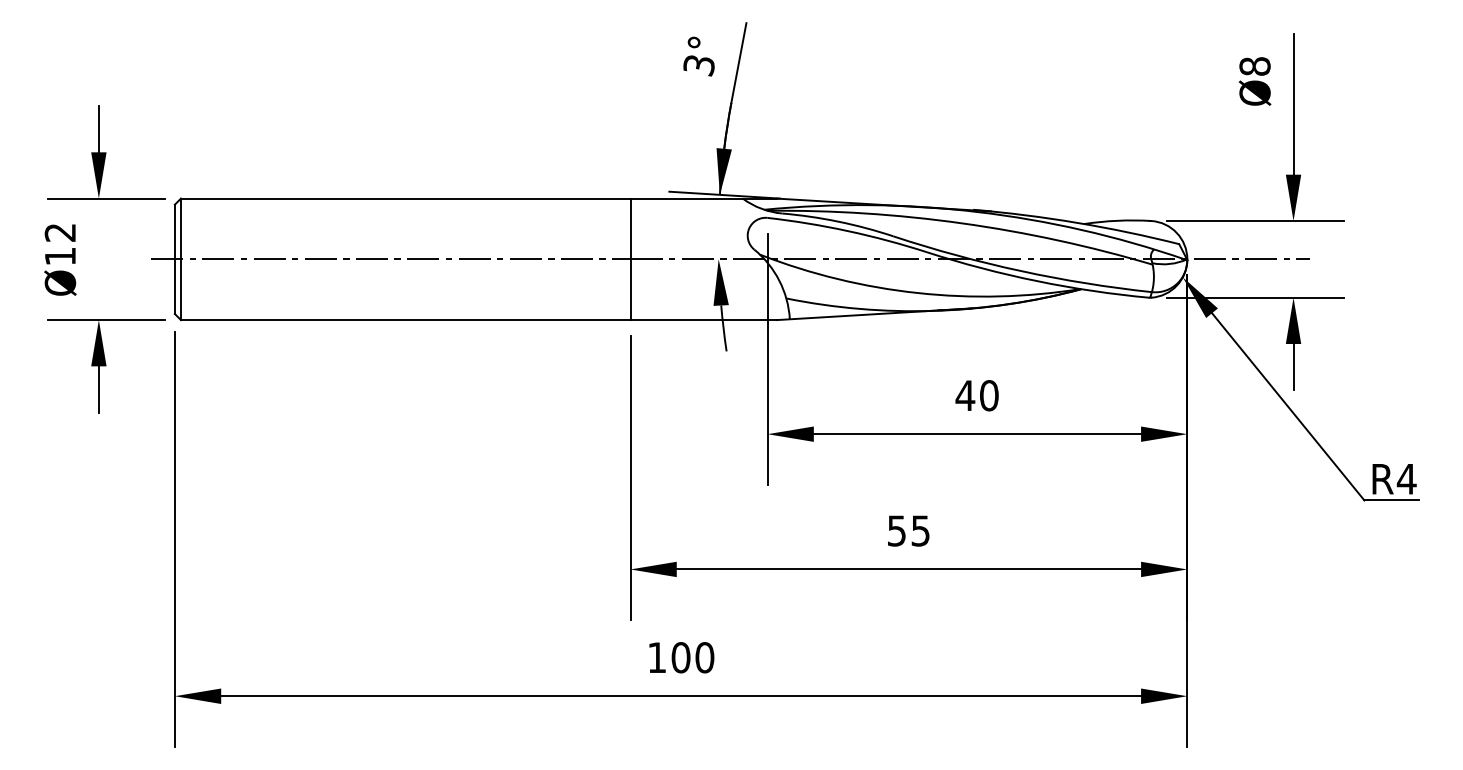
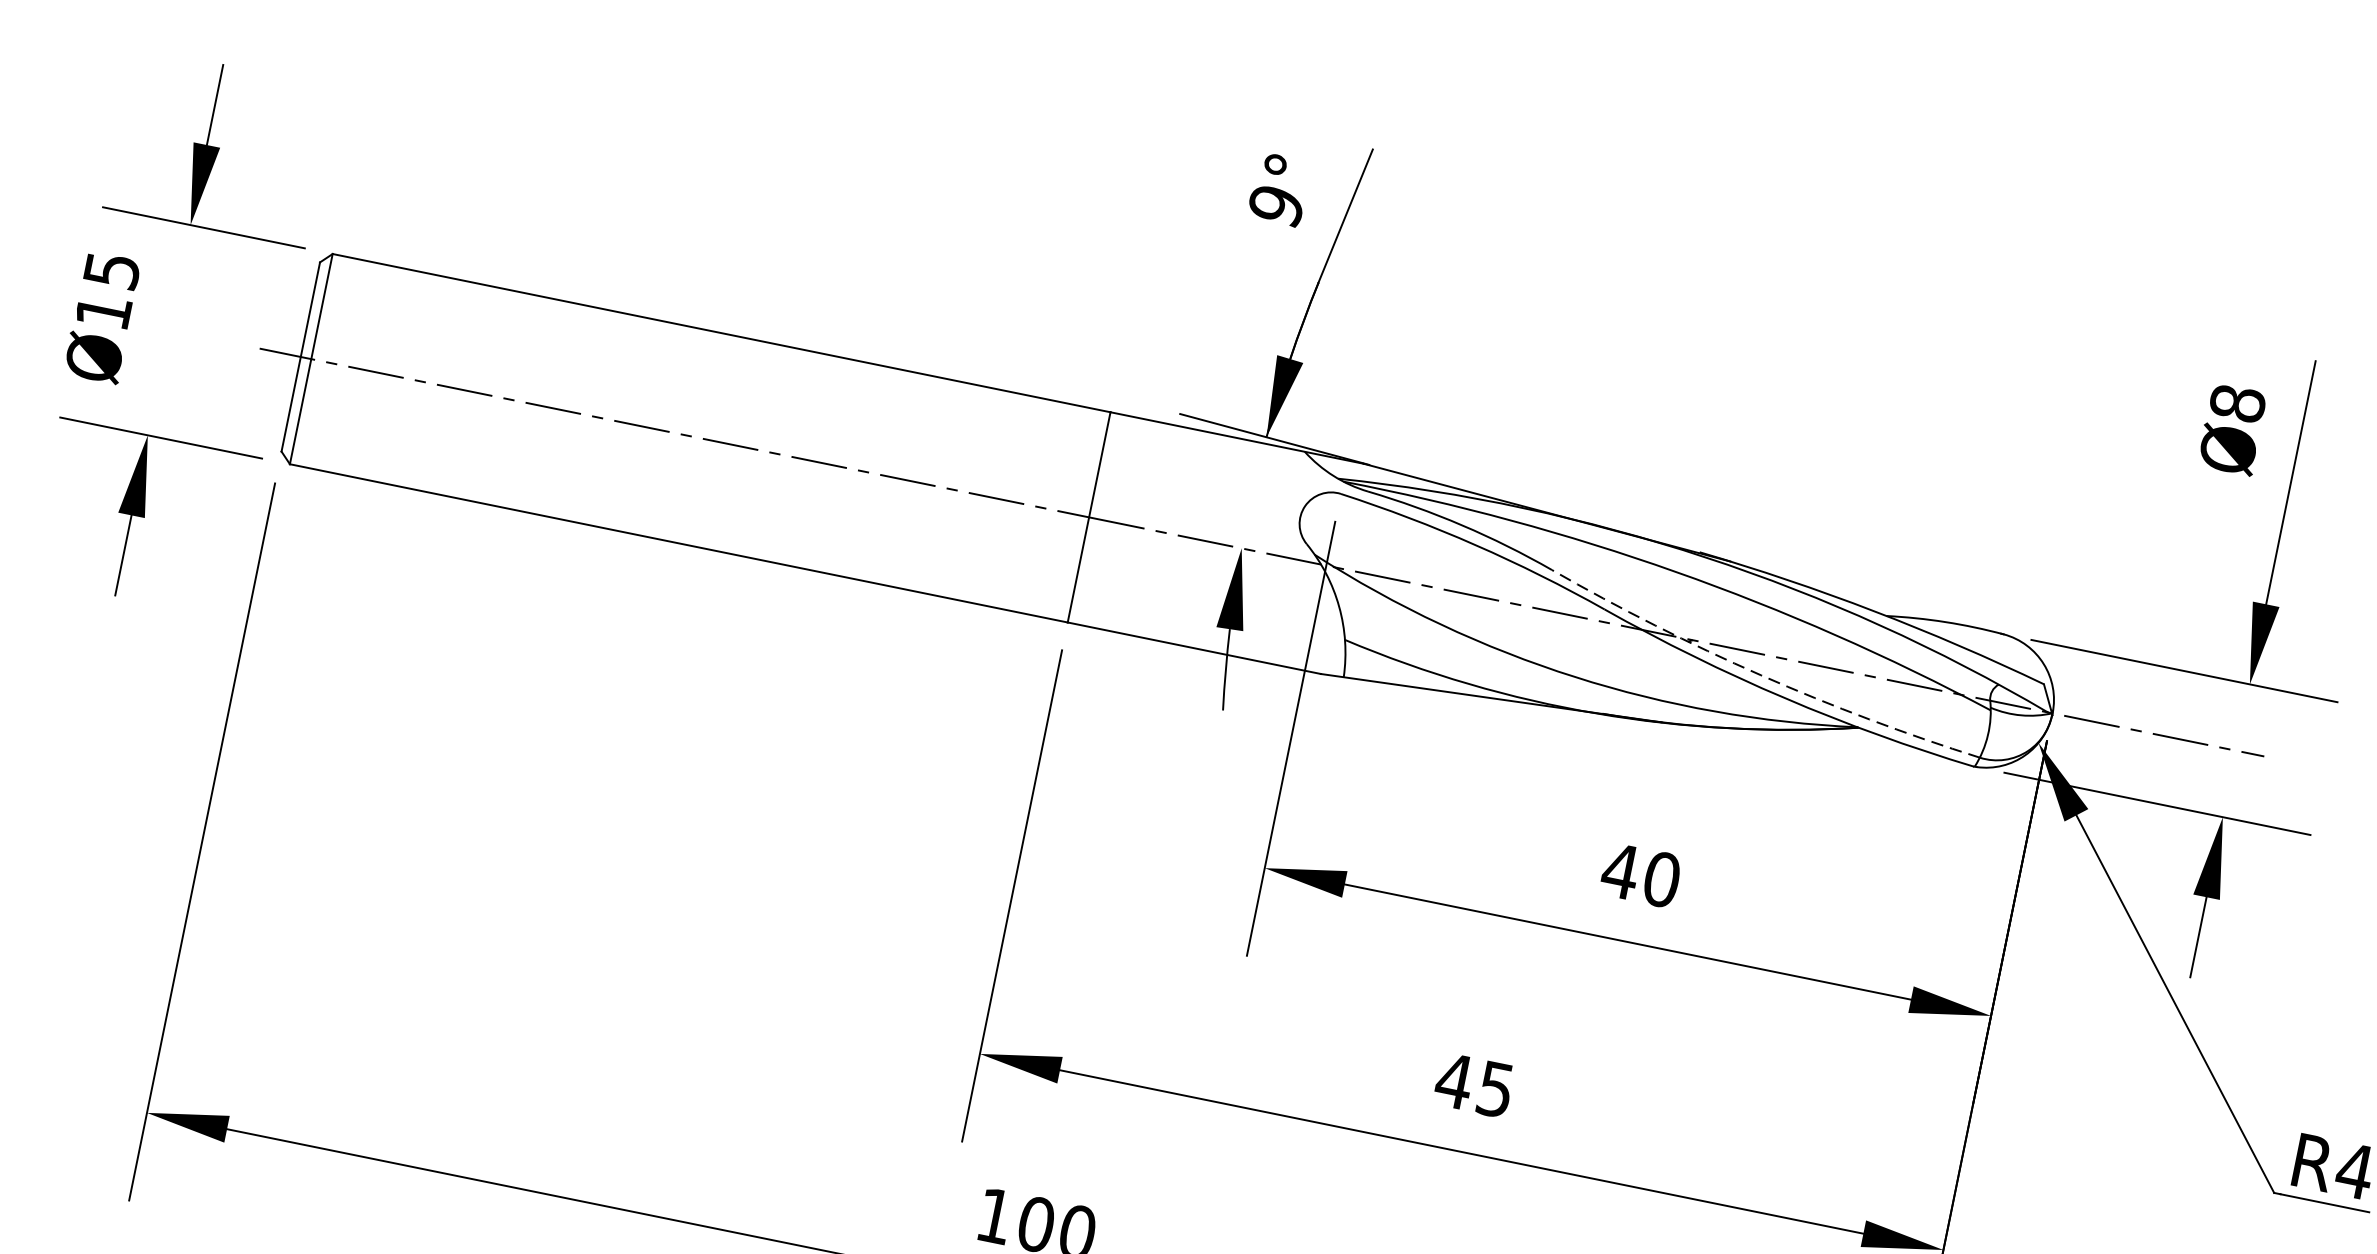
text: (698, 65) -> (1275, 205), 3° -> 9°
text: (60, 232) -> (112, 270), Ø12 -> Ø15
arc: (1021, 271) -> (1761, 676), solid -> dashed
text: (896, 530) -> (1453, 1080), 55 -> 45

